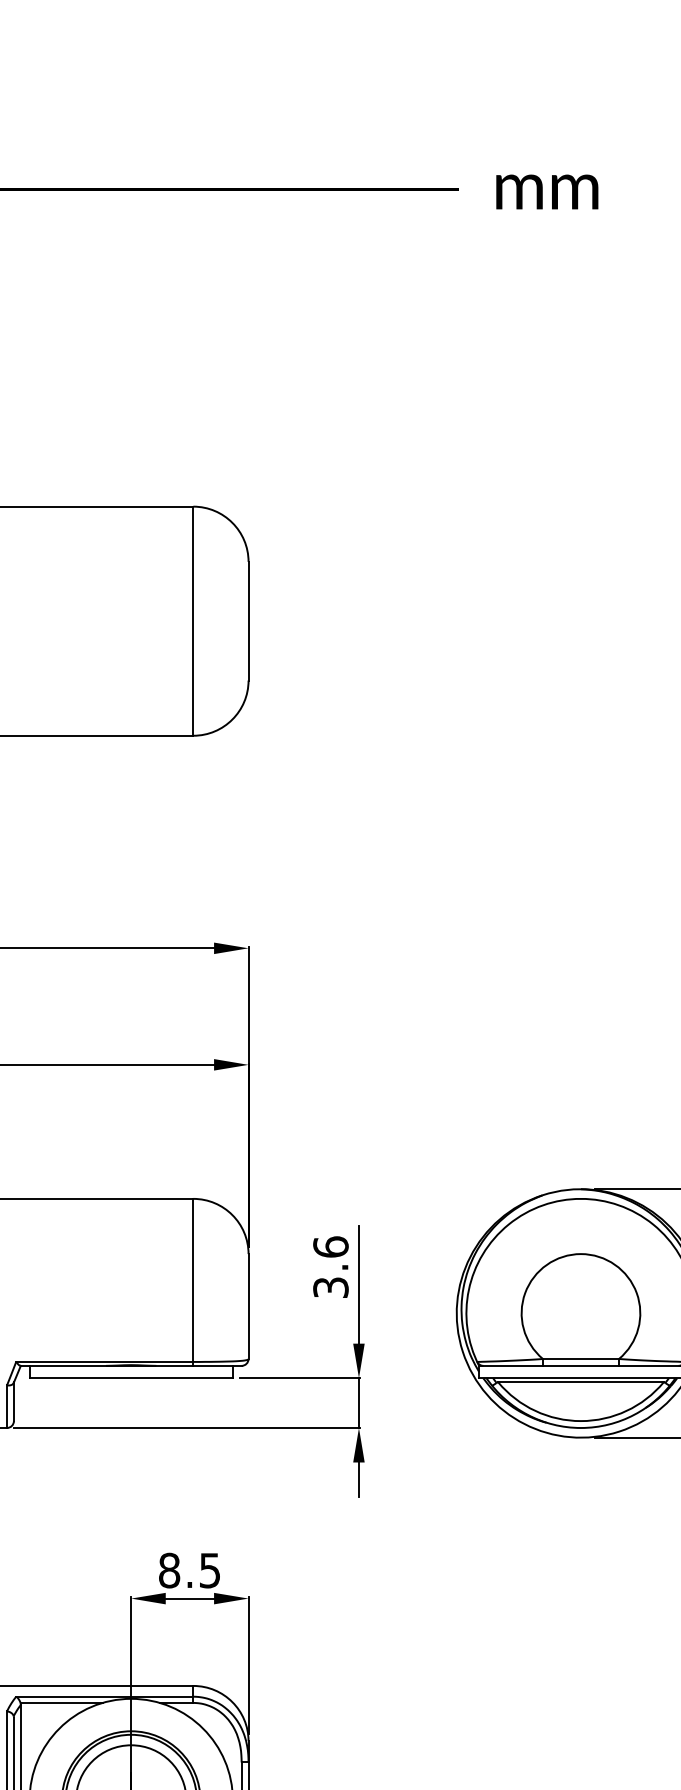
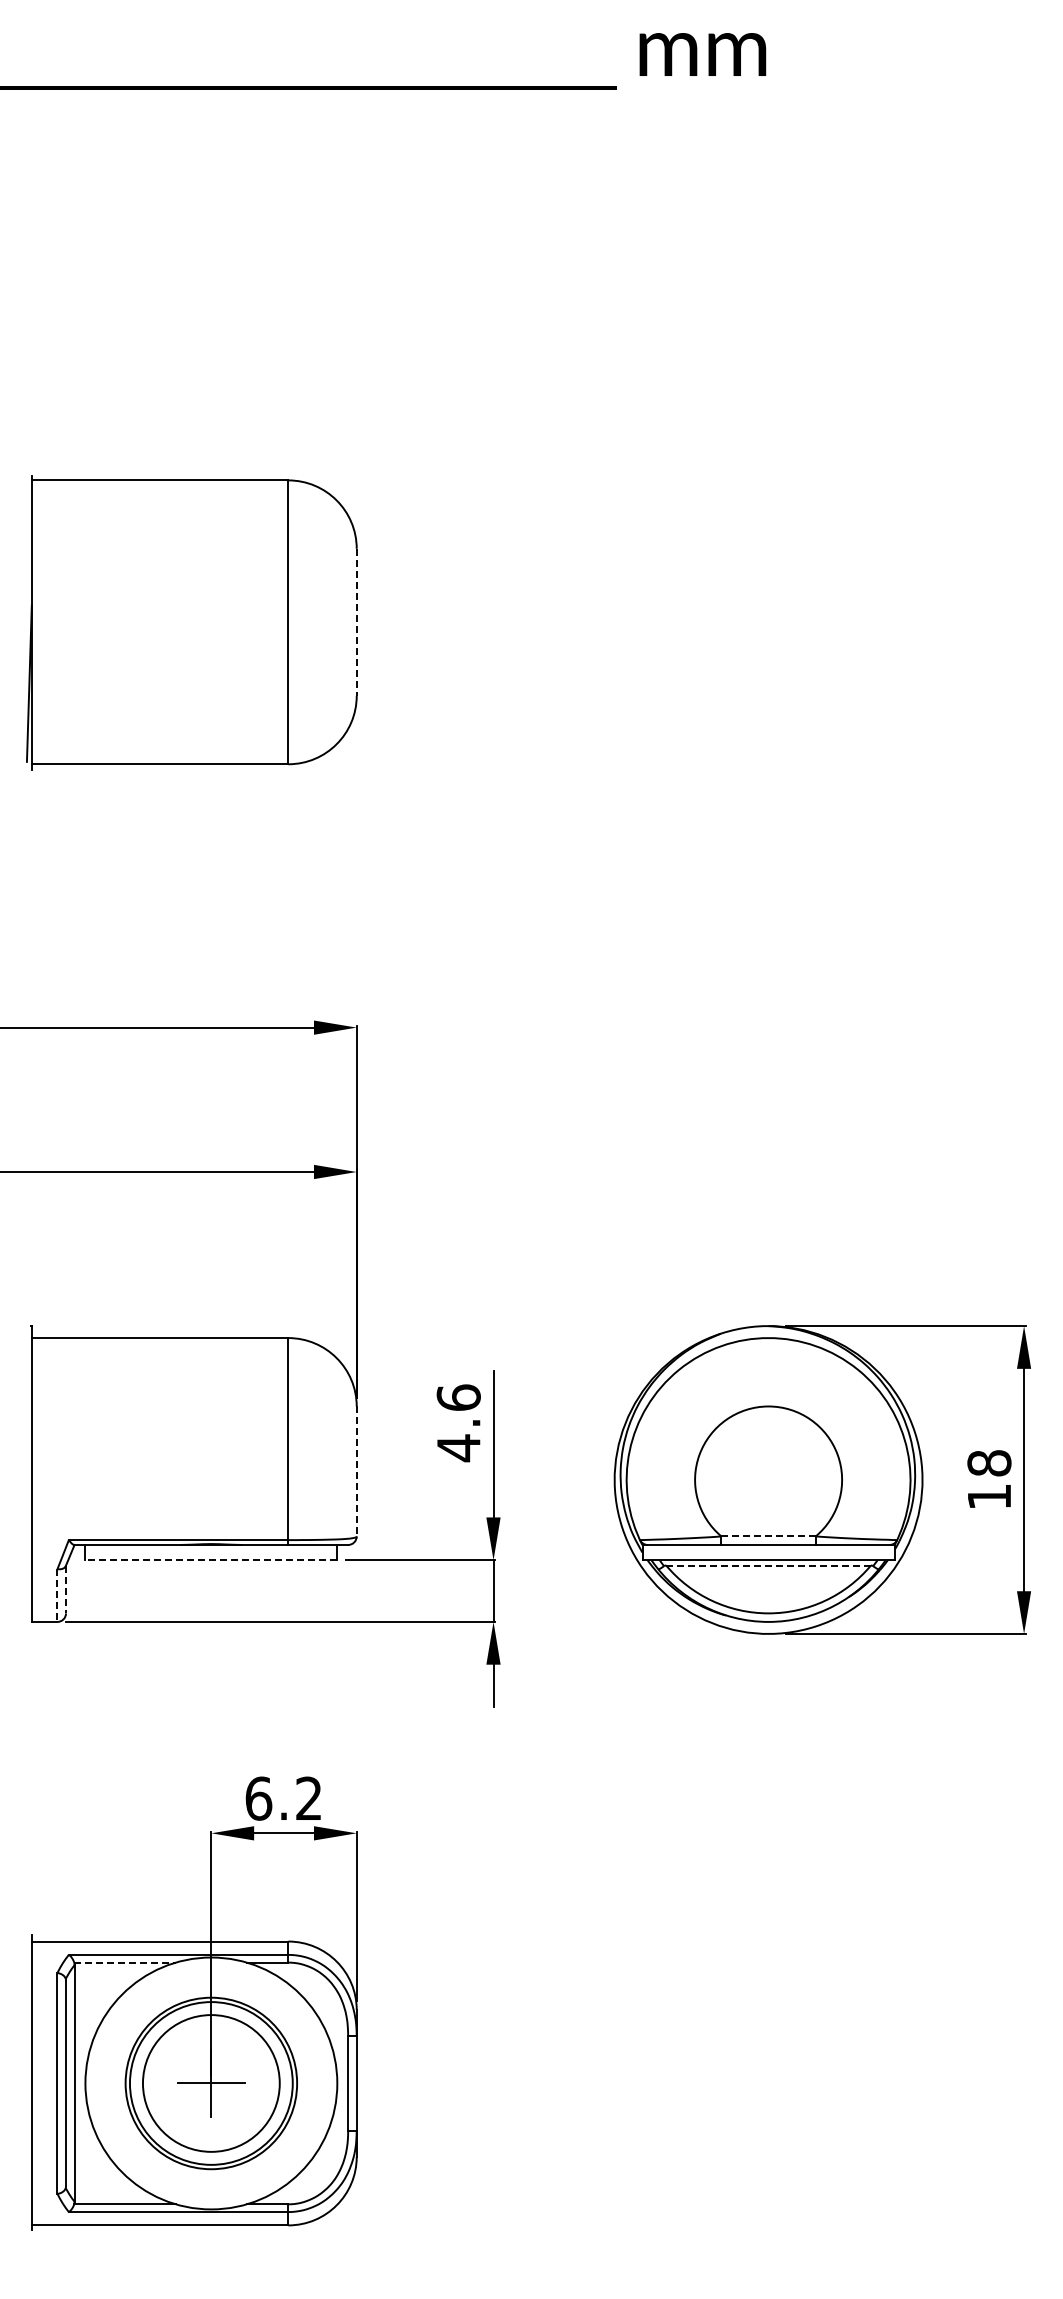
text: (547, 191) -> (702, 54), moved
line: (248, 621) -> (356, 622), solid -> dashed
text: (330, 1288) -> (458, 1448), 3.6 -> 4.6
line: (248, 1306) -> (356, 1471), solid -> dashed
line: (580, 1359) -> (768, 1536), solid -> dashed
line: (131, 1378) -> (211, 1560), solid -> dashed
line: (580, 1382) -> (768, 1565), solid -> dashed
line: (14, 1401) -> (66, 1589), solid -> dashed
line: (7, 1407) -> (57, 1596), solid -> dashed
text: (189, 1570) -> (283, 1798), 8.5 -> 6.2
line: (61, 1702) -> (125, 1962), solid -> dashed

